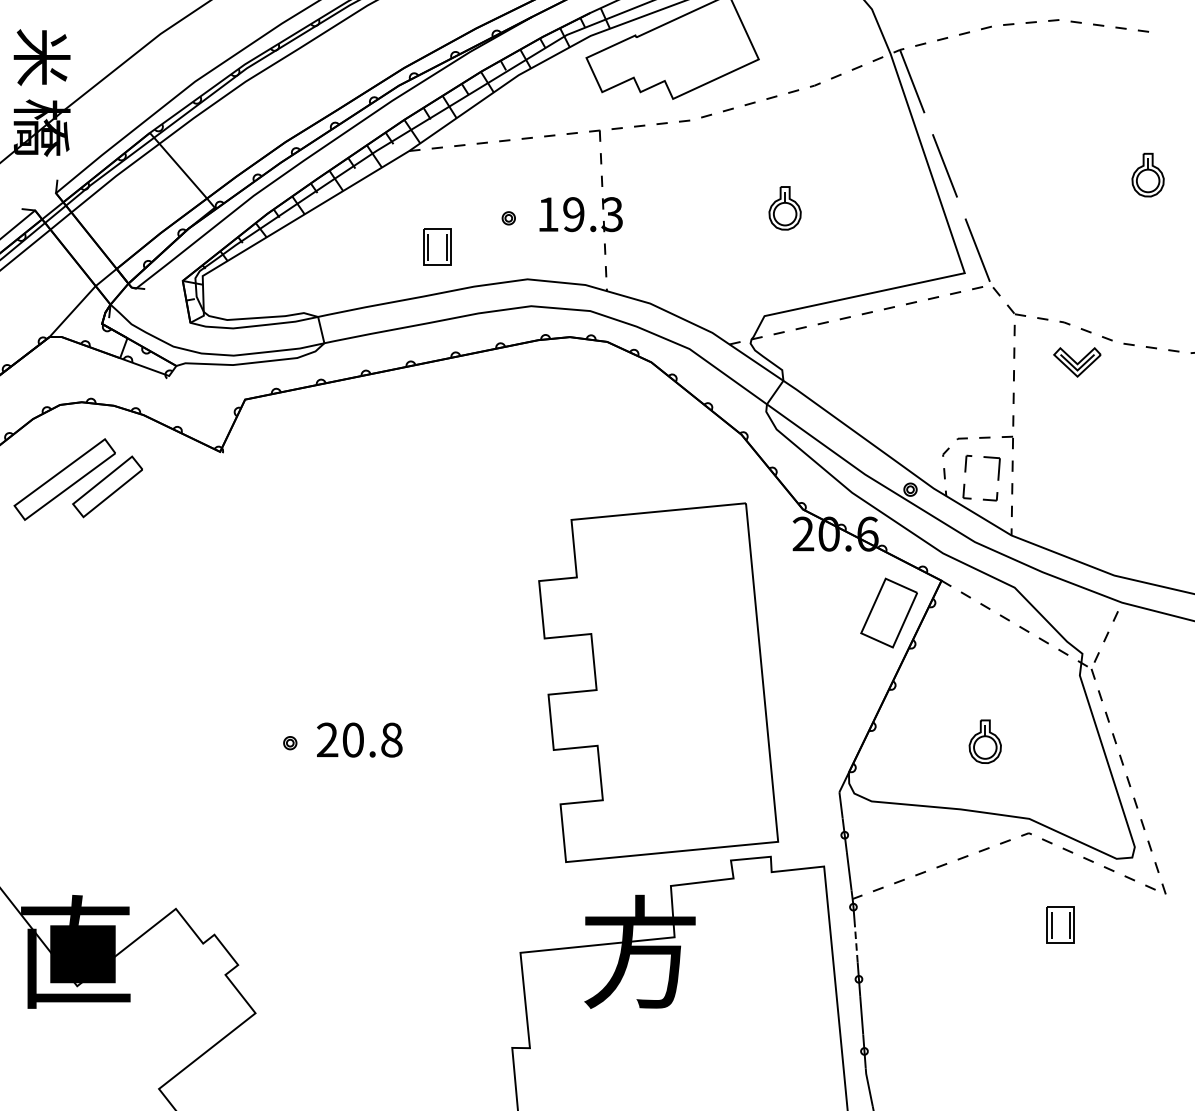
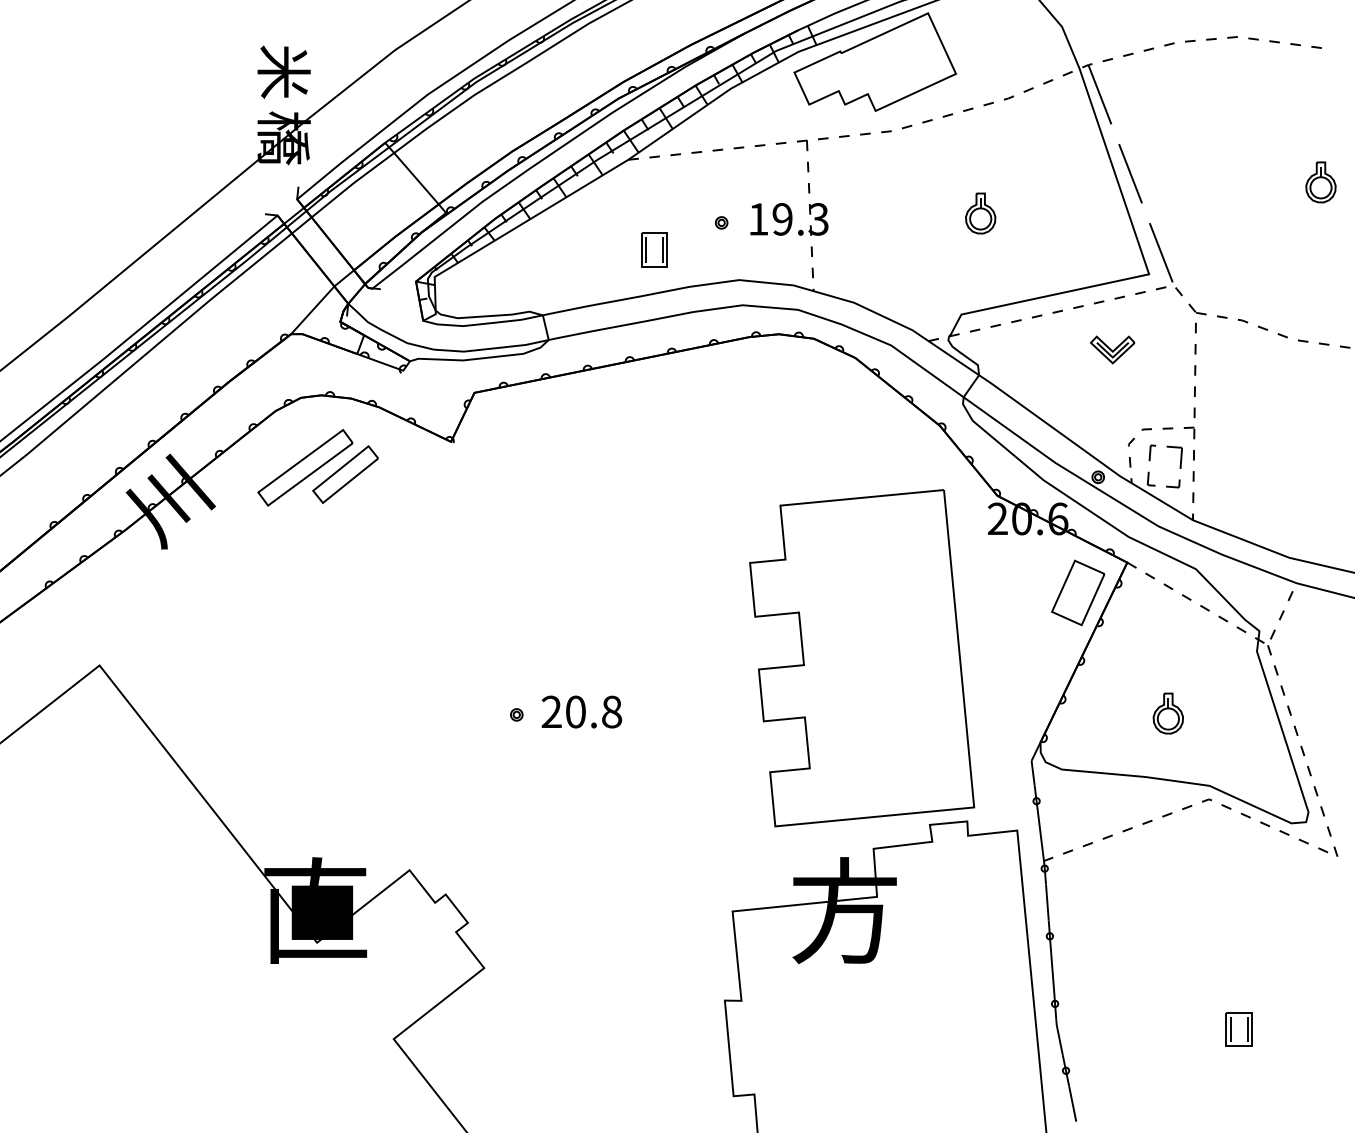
part: (1077, 361) -> (1112, 349), moved
part: (1060, 925) -> (1238, 1029), moved
line: (856, 942) -> (1047, 901), dashed -> solid

